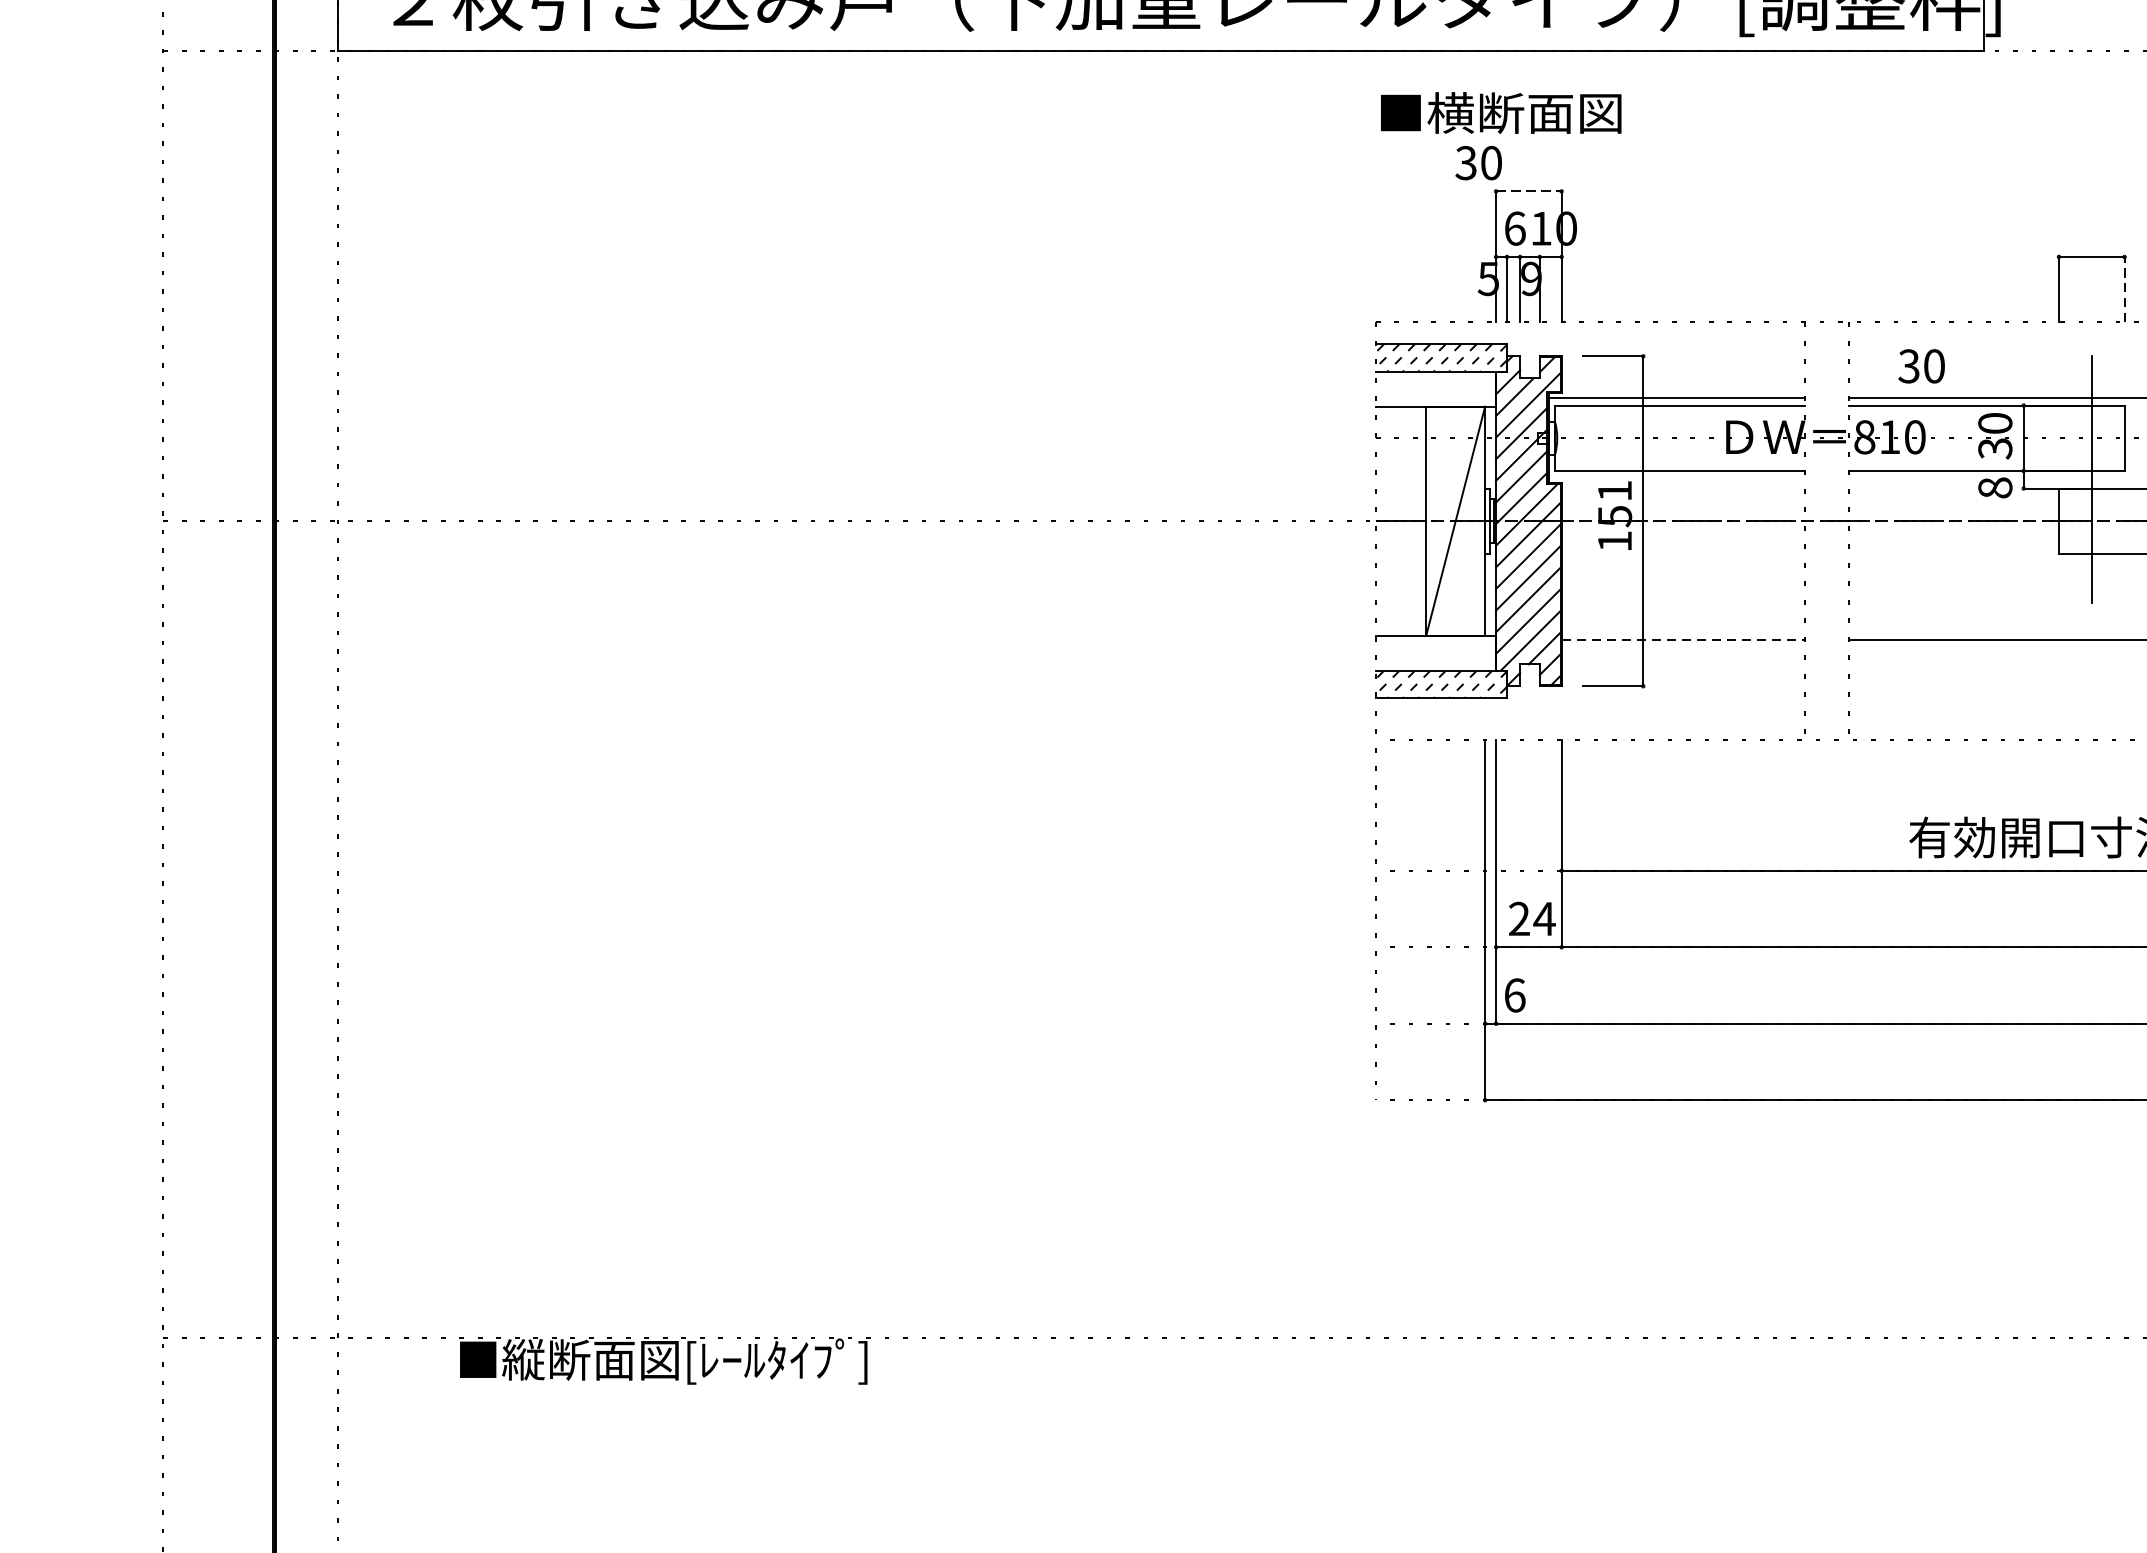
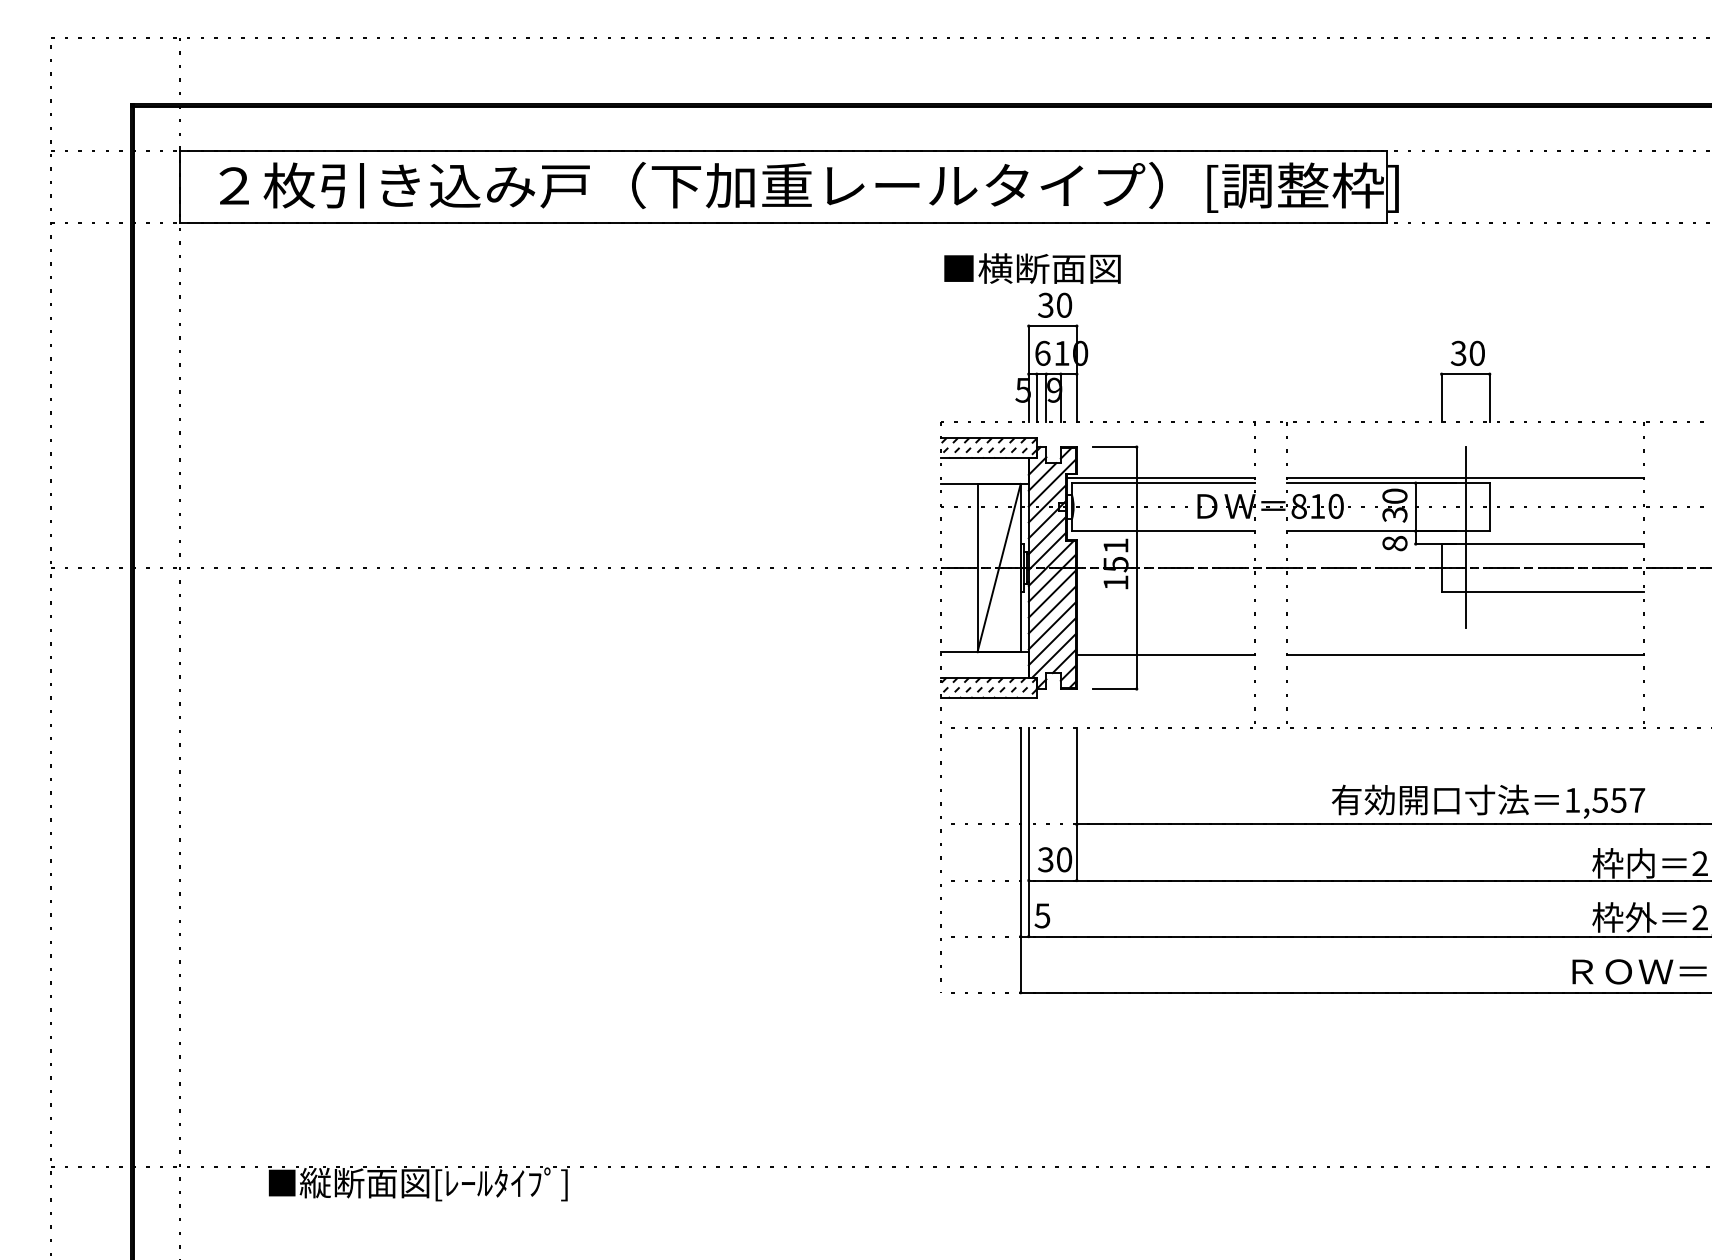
text: (1479, 161) -> (1055, 304), moved
line: (1529, 191) -> (1053, 326), dashed -> solid
line: (2124, 288) -> (1489, 397), dashed -> solid
text: (1921, 365) -> (1467, 352), moved
line: (1683, 640) -> (1166, 655), dashed -> solid
text: (1532, 918) -> (1055, 859), 24 -> 30
text: (1514, 994) -> (1042, 915), 6 -> 5

